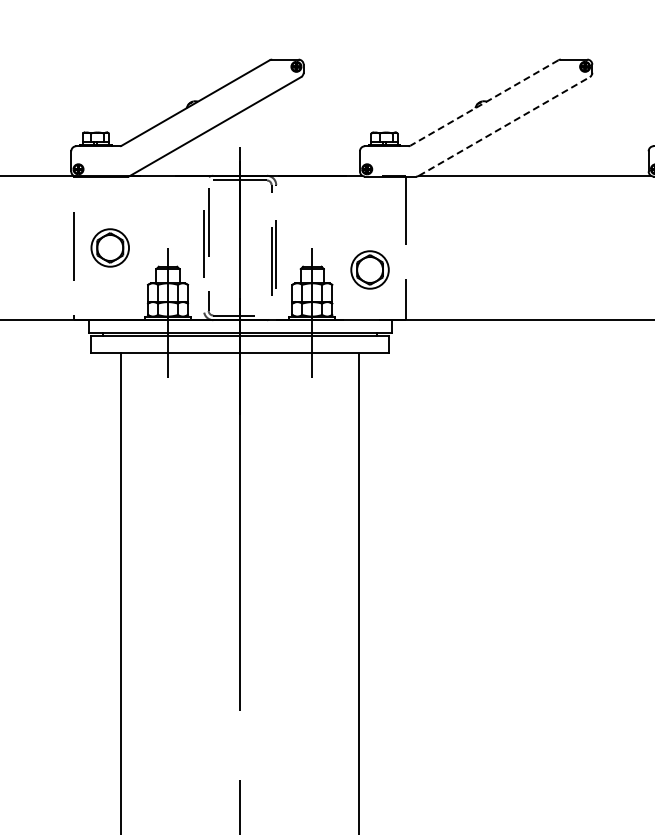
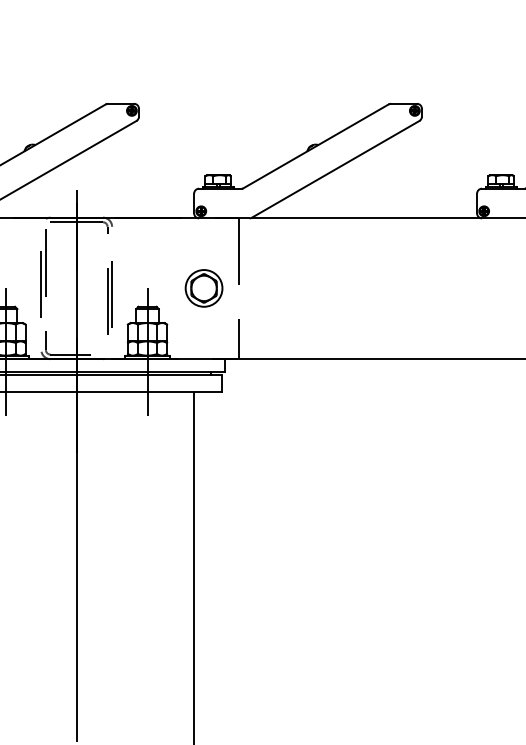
line: (483, 103) -> (315, 146), dashed -> solid
line: (504, 126) -> (335, 169), dashed -> solid
part: (369, 269) -> (203, 287), moved

